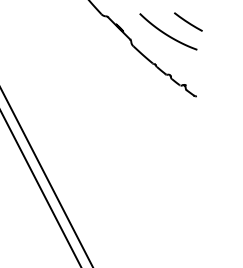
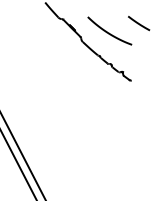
line: (188, 21) -> (139, 23), moved

